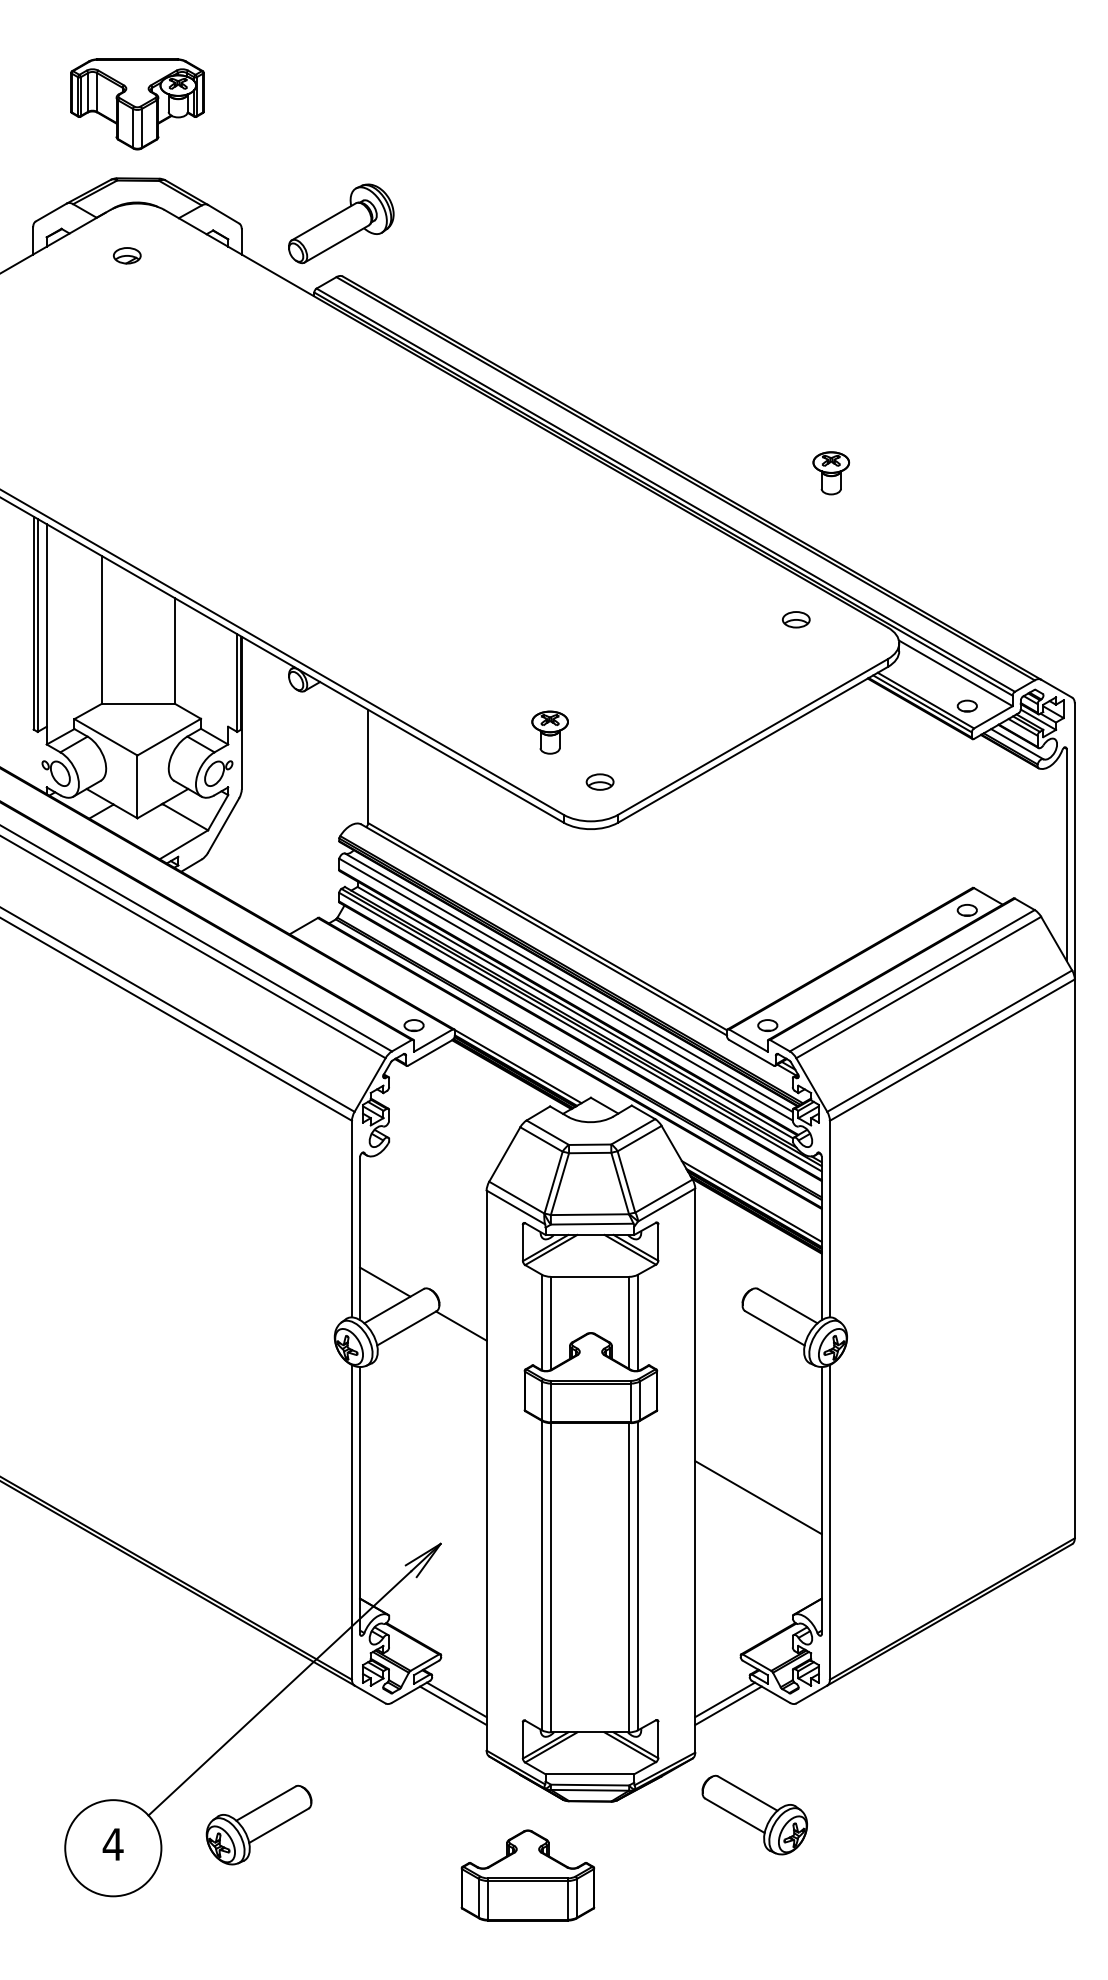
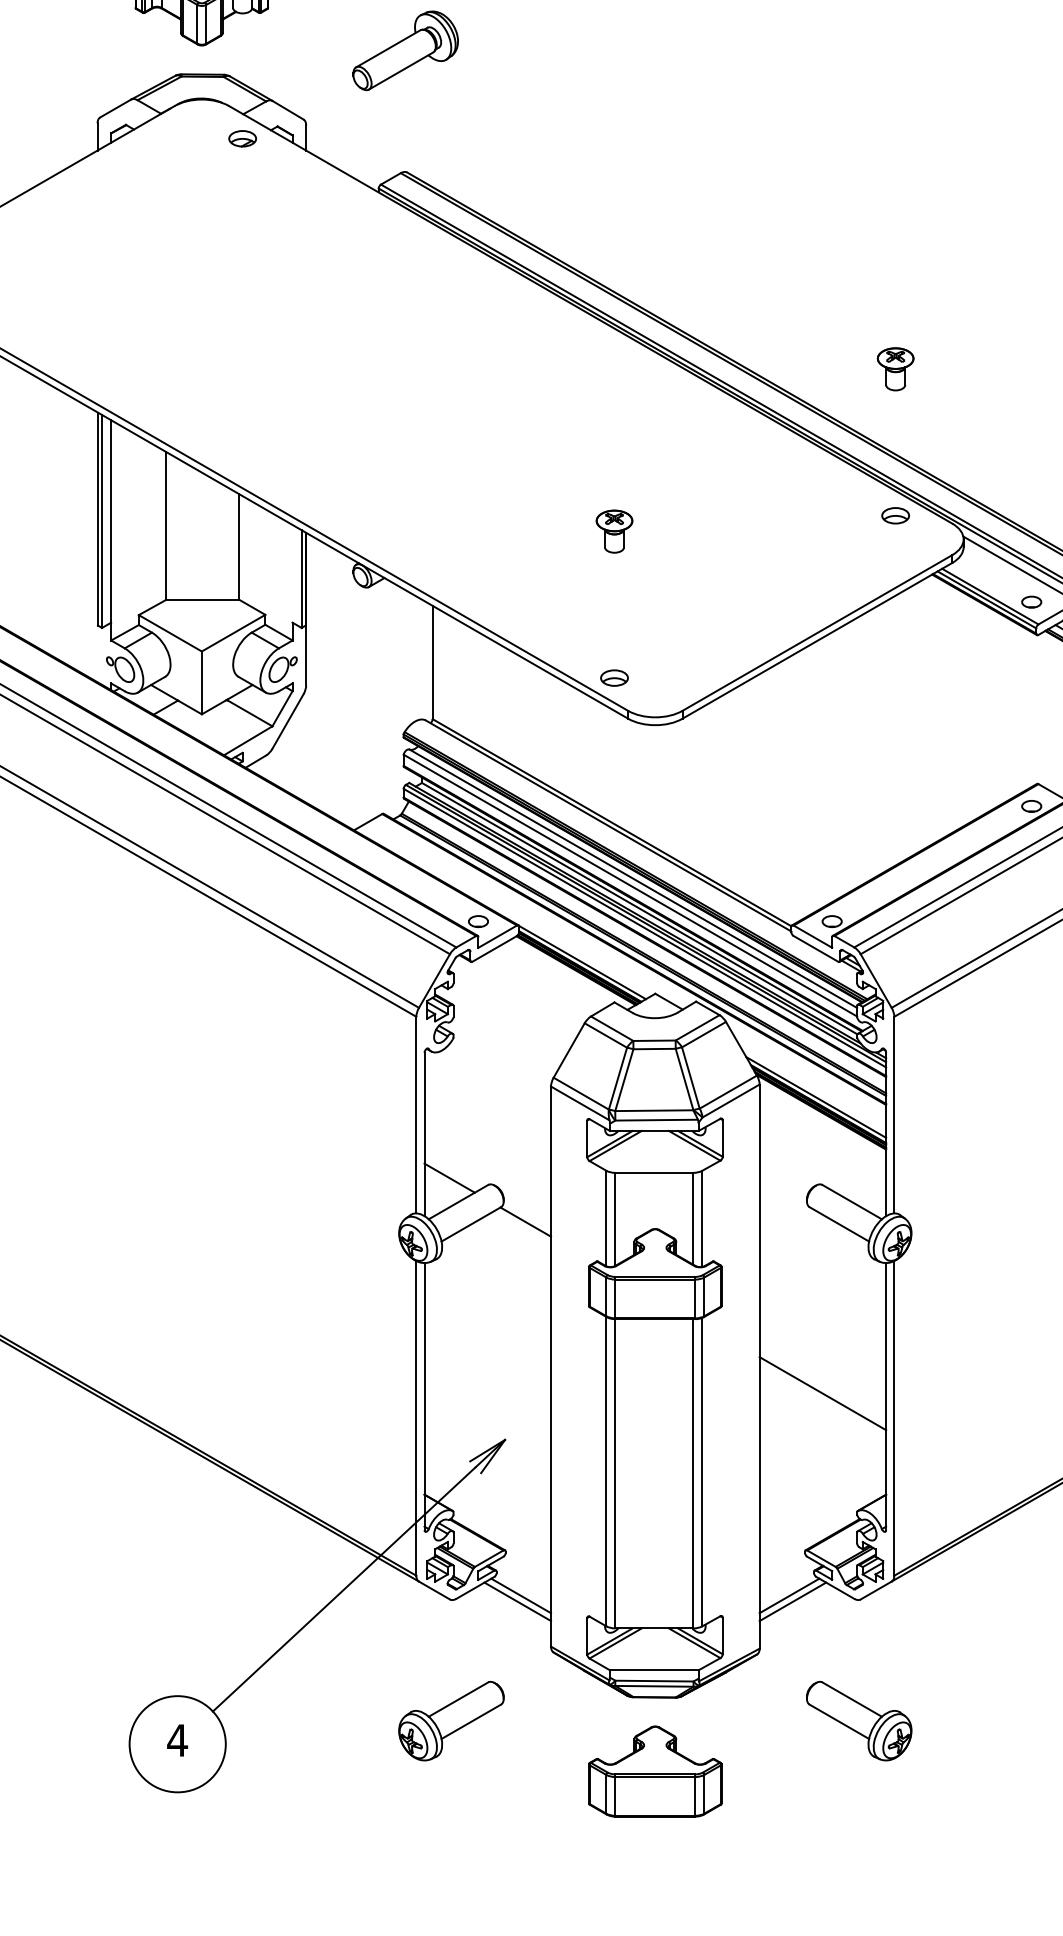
part: (341, 223) -> (405, 50), moved
part: (127, 255) -> (242, 138), moved
part: (796, 619) -> (895, 515), moved
part: (549, 732) -> (613, 531), moved
part: (599, 781) -> (613, 677), moved
part: (754, 1814) -> (858, 1720), moved
part: (258, 1824) -> (450, 1720), moved
part: (527, 1875) -> (654, 1771), moved

